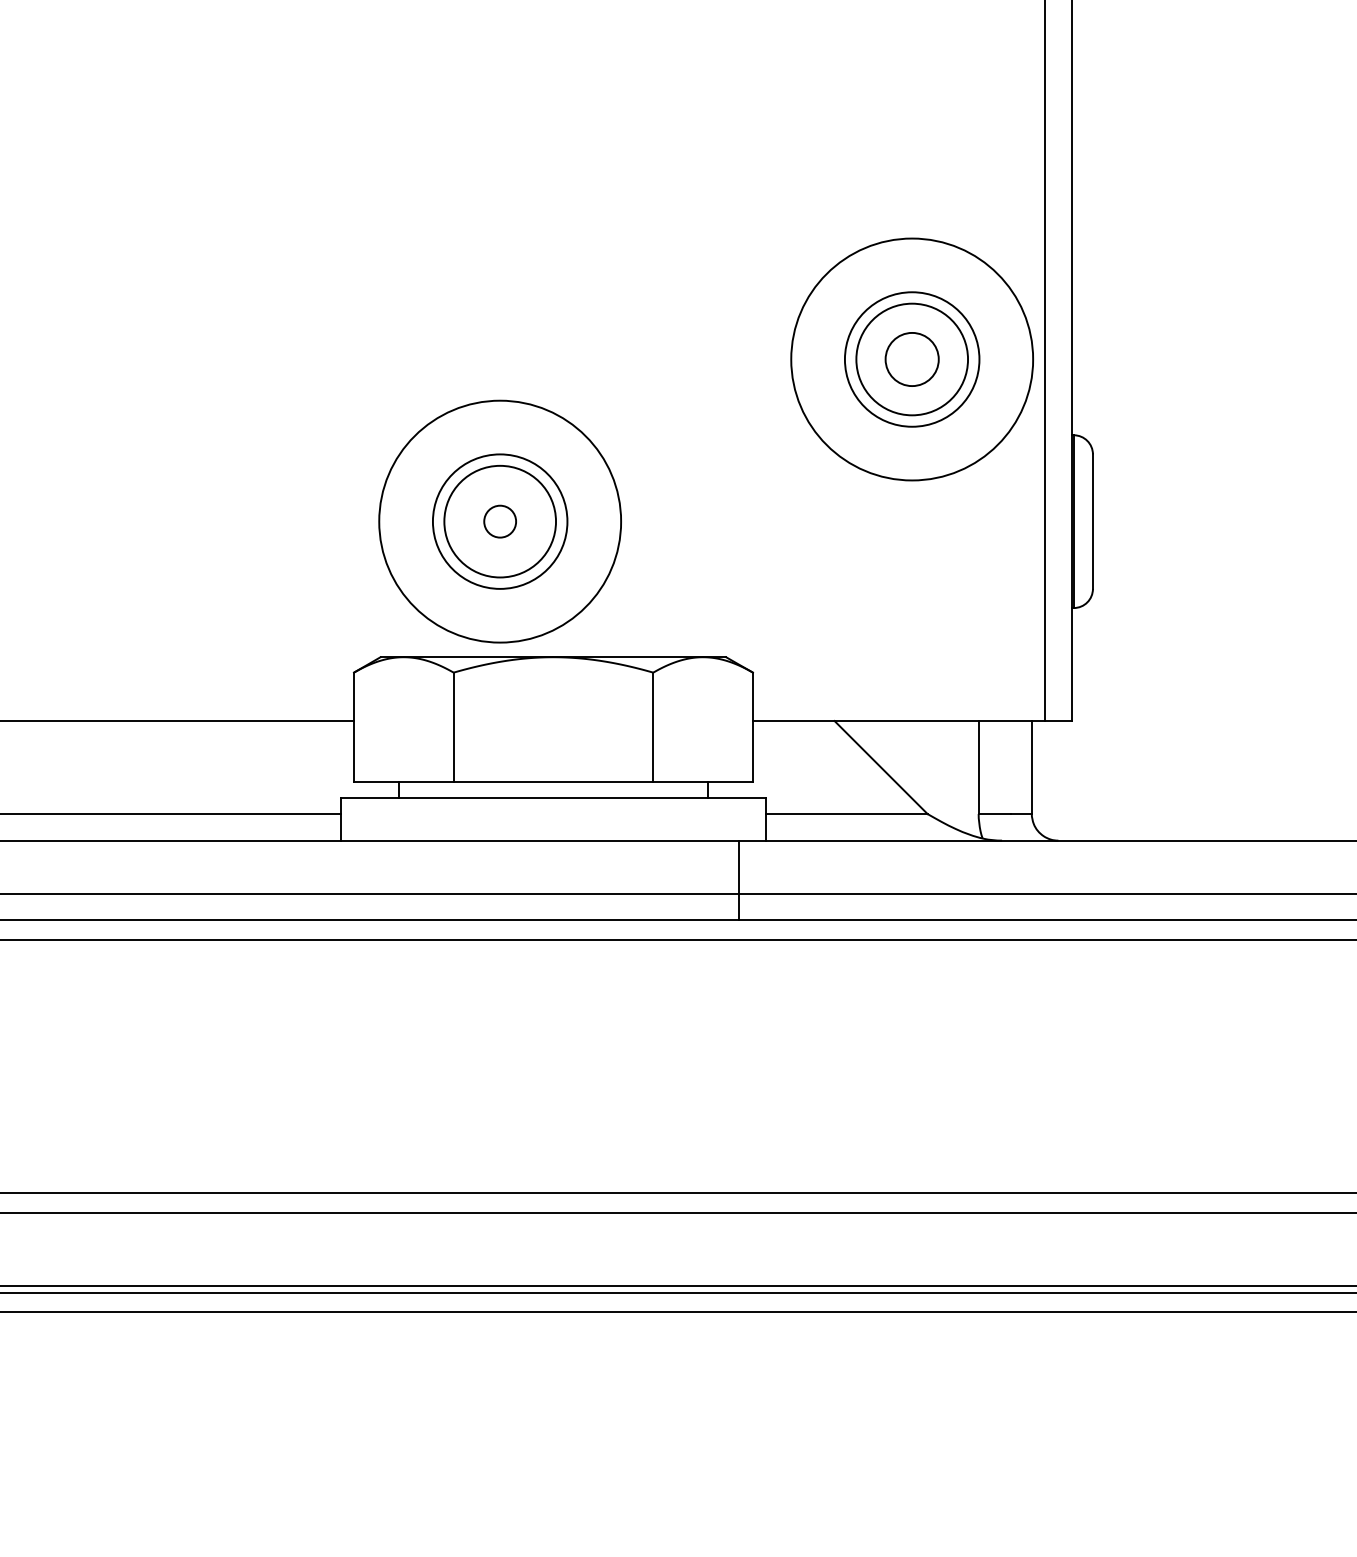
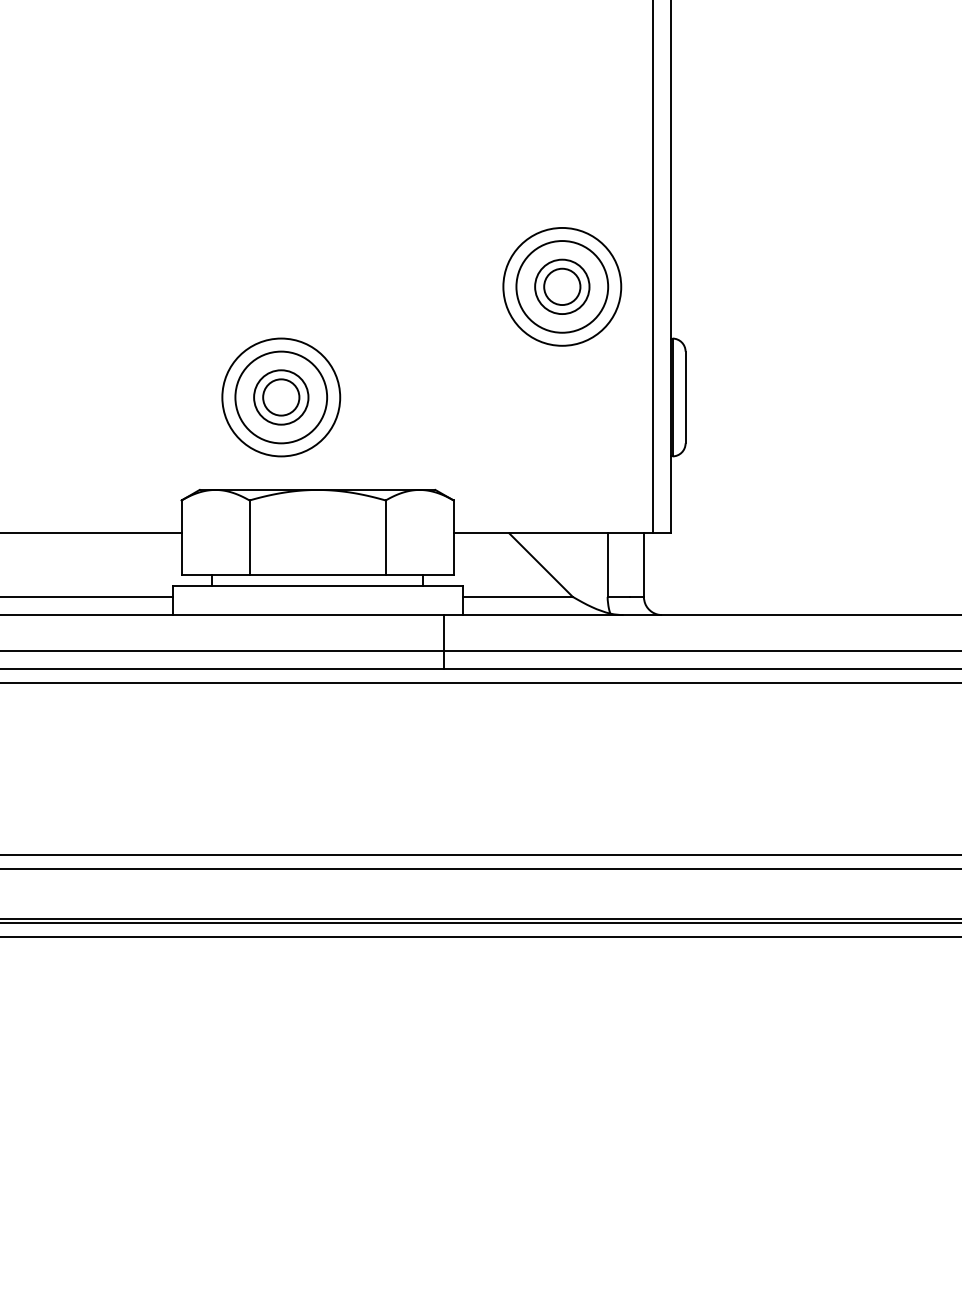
circle: (912, 358) -> (562, 286), size x0.71
circle: (912, 358) -> (562, 286), size x0.71
circle: (500, 521) -> (281, 397), size x0.71
circle: (500, 521) -> (281, 397), size x0.71
circle: (500, 521) -> (281, 397), size x1.67

